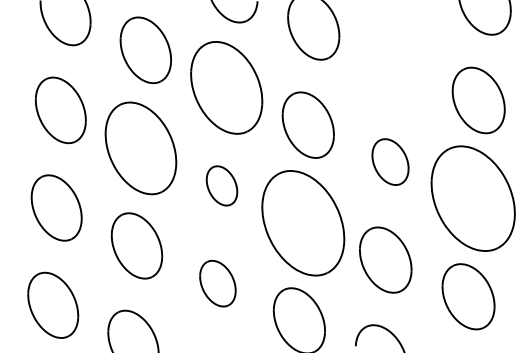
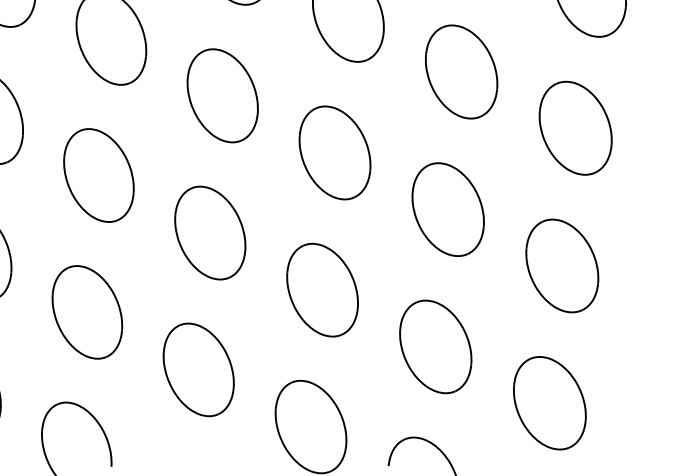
part: (395, 63) -> (461, 71), added
part: (226, 87) -> (222, 95), size x0.71
part: (141, 147) -> (99, 174), size x0.71
part: (390, 161) -> (448, 208), size x1.43
part: (221, 185) -> (209, 232), size x1.67
part: (473, 198) -> (562, 265), size x0.62
part: (303, 222) -> (322, 289), size x0.62
part: (217, 283) -> (198, 369), size x1.43

